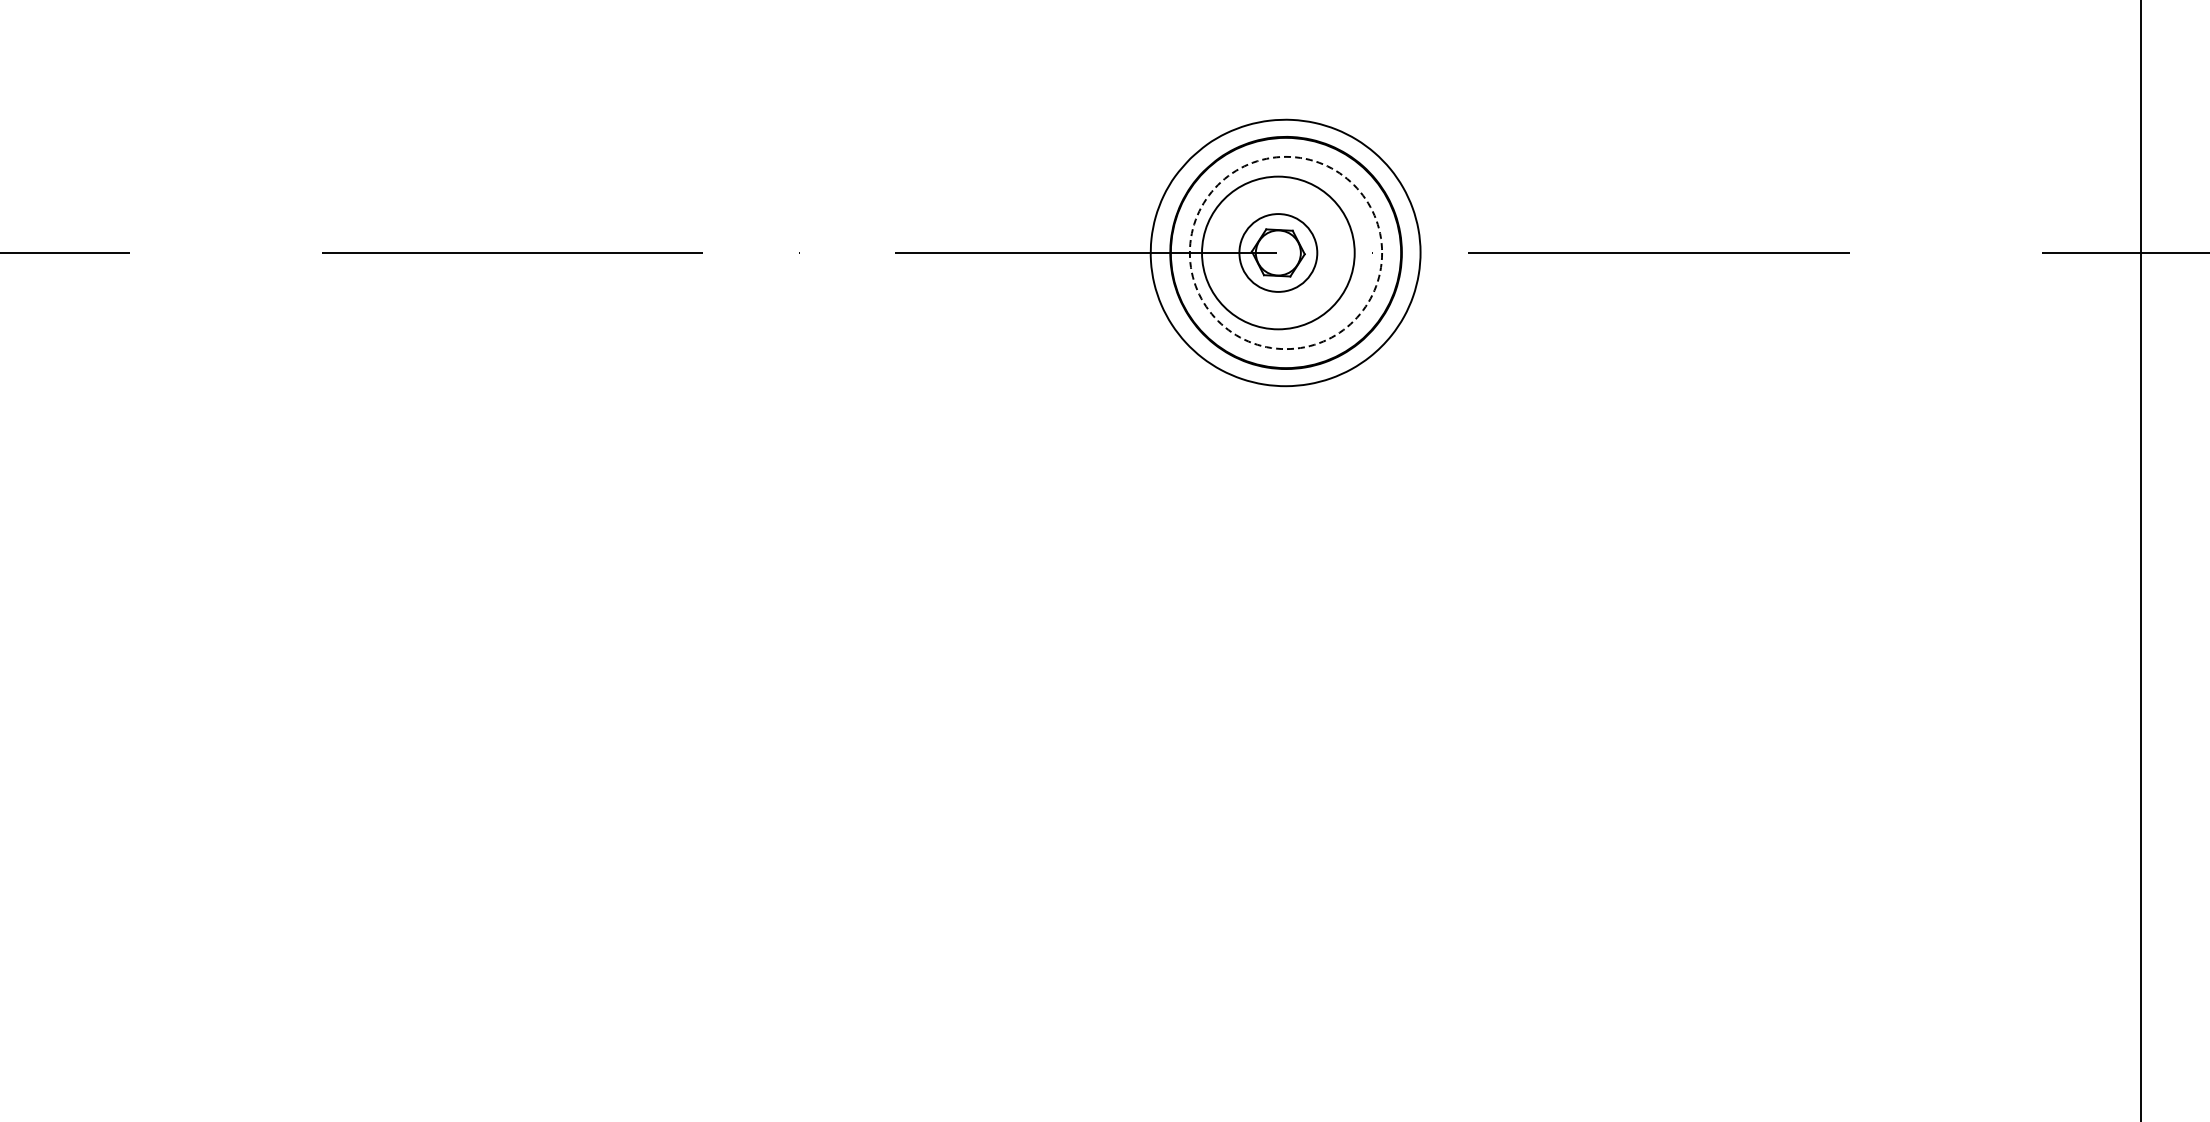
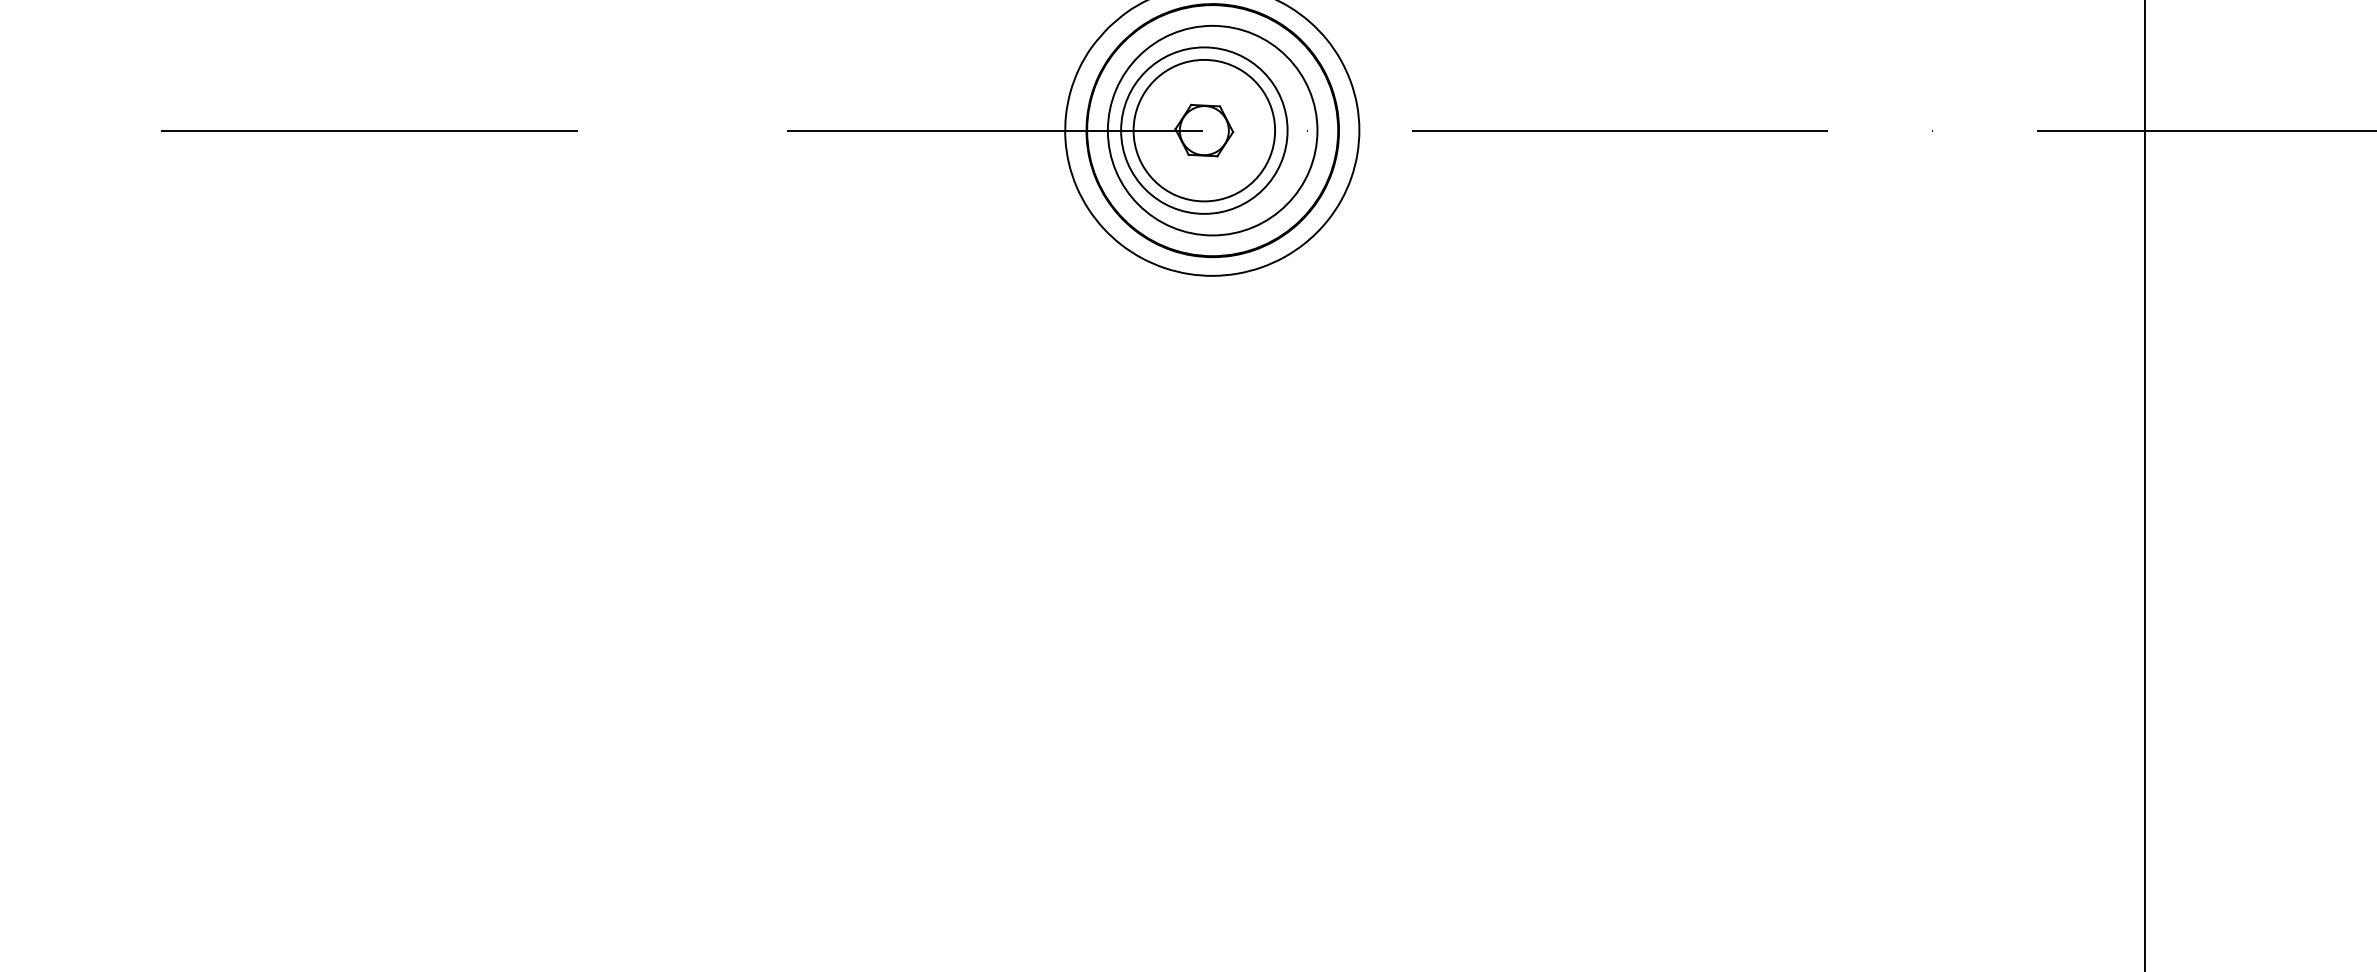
circle: (1278, 252) -> (1204, 130), size x1.67
circle: (1285, 252) -> (1212, 130), dashed -> solid

